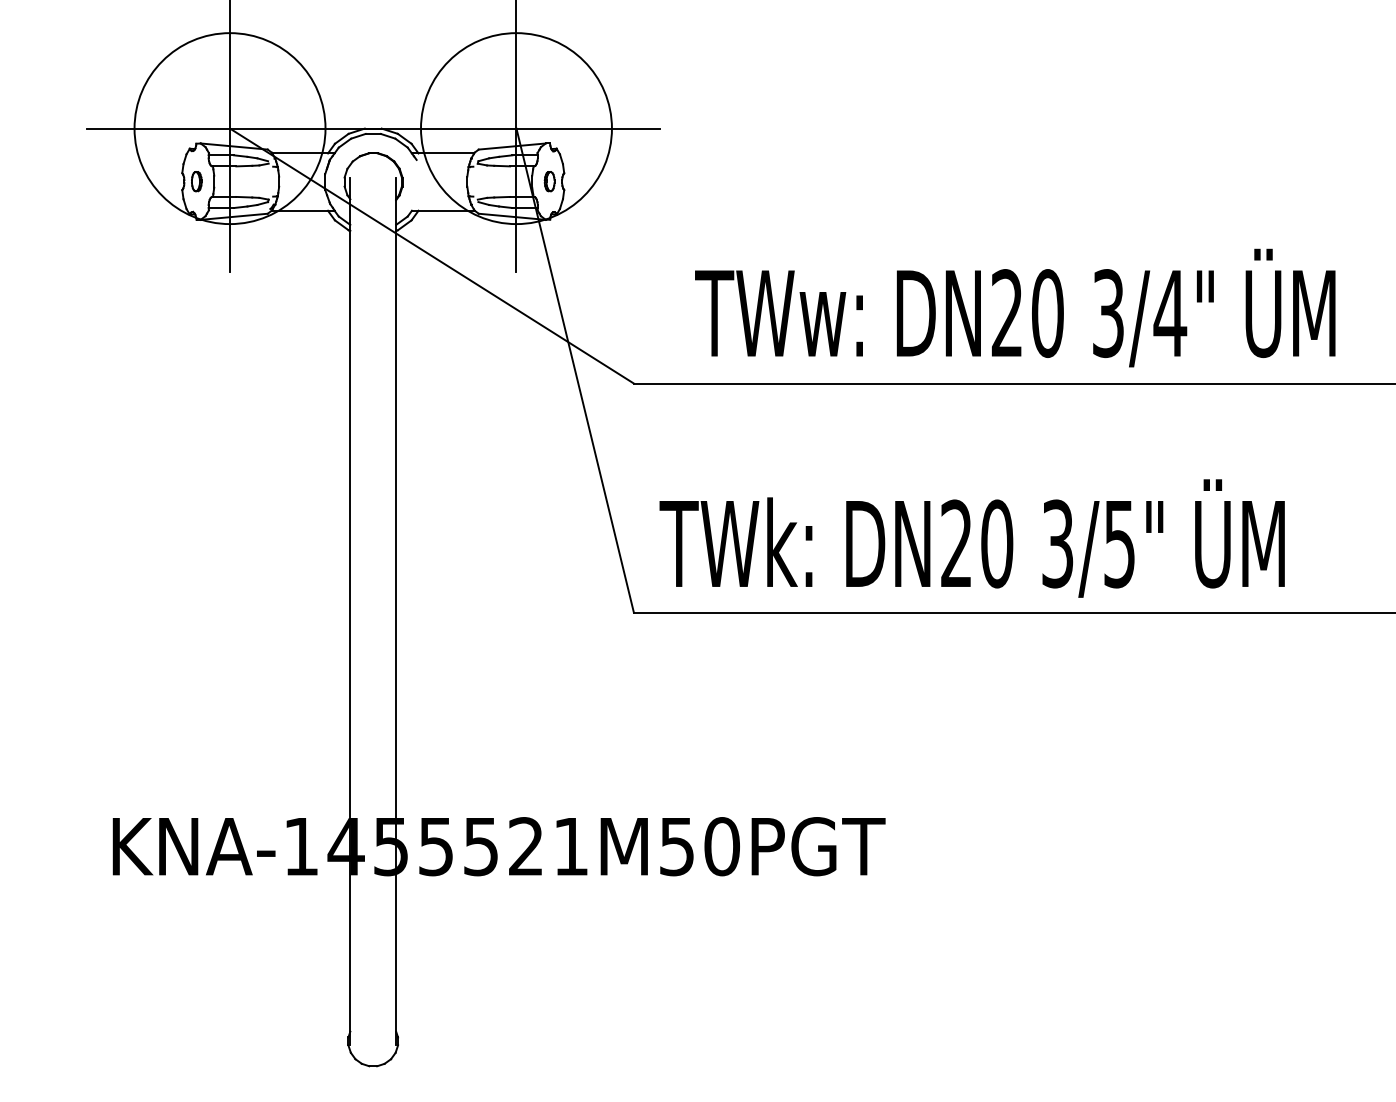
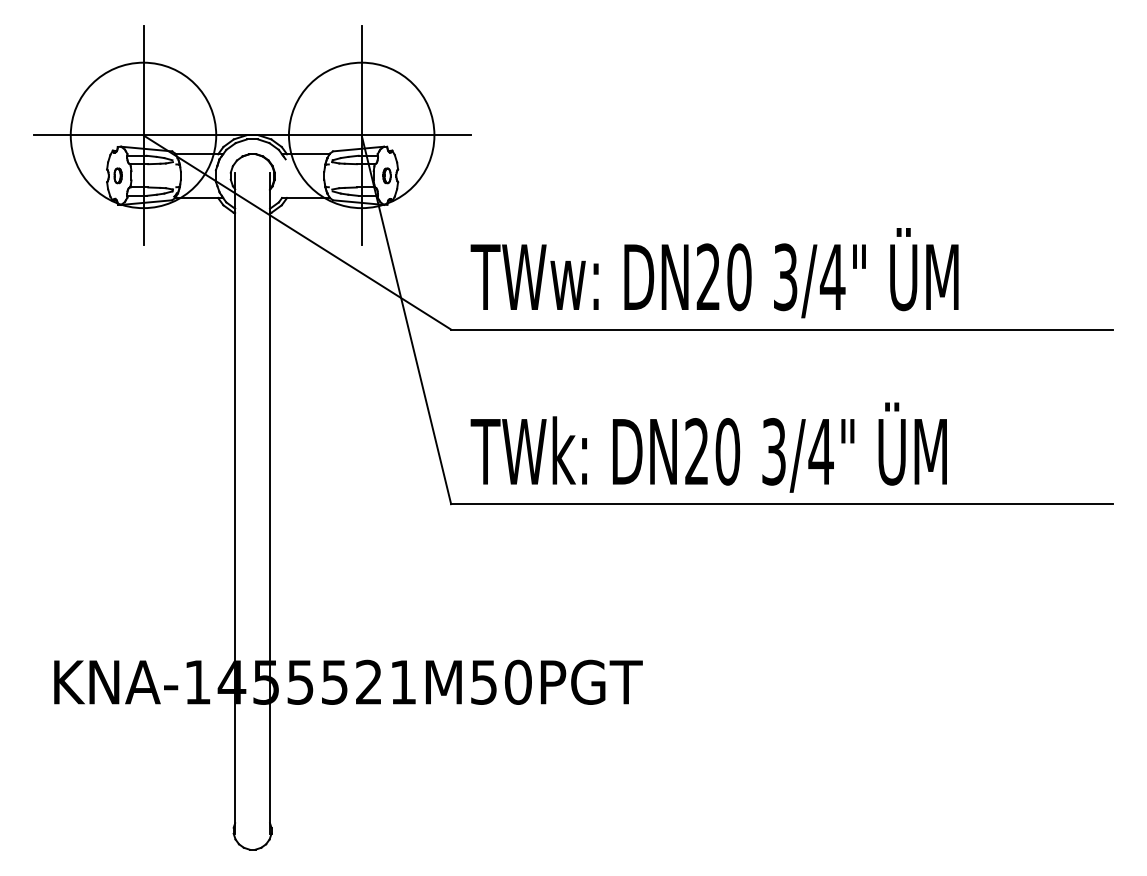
text: (1015, 308) -> (714, 273), moved
text: (1118, 544) -> (820, 452), 3/5" -> 3/4"

